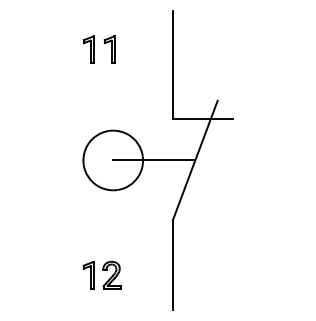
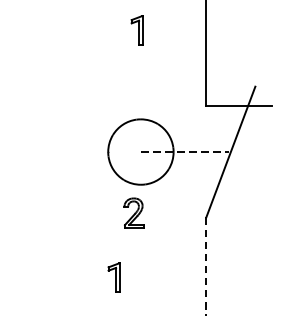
part: (88, 49) -> (113, 30), removed
line: (154, 160) -> (186, 152), solid -> dashed
line: (172, 264) -> (205, 266), solid -> dashed
part: (111, 274) -> (133, 212), moved

